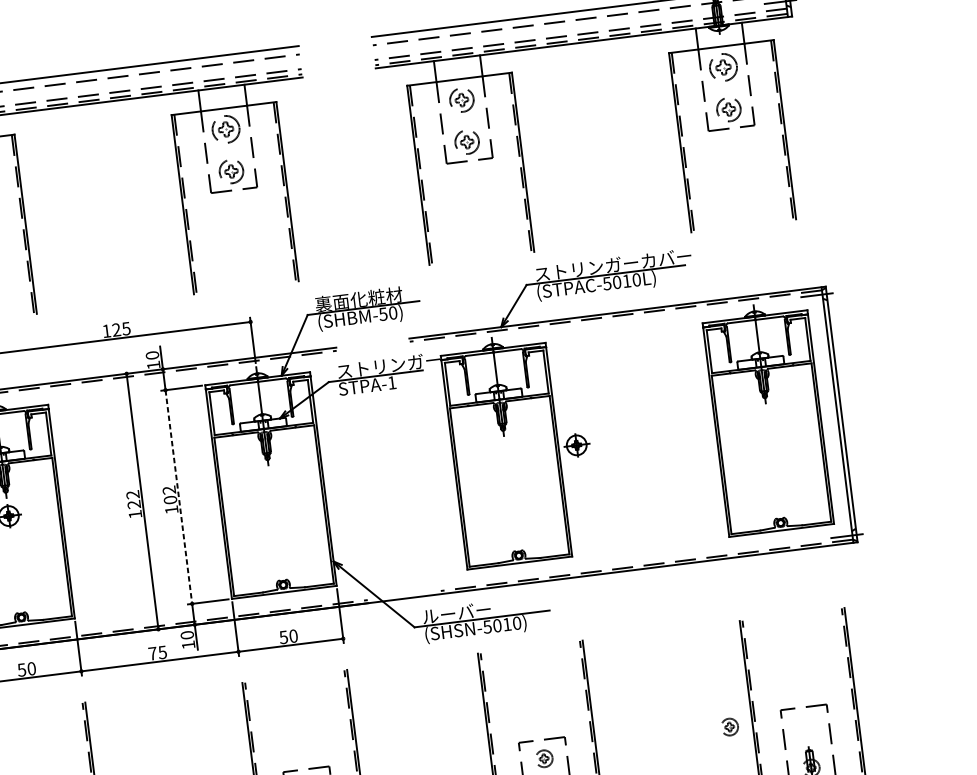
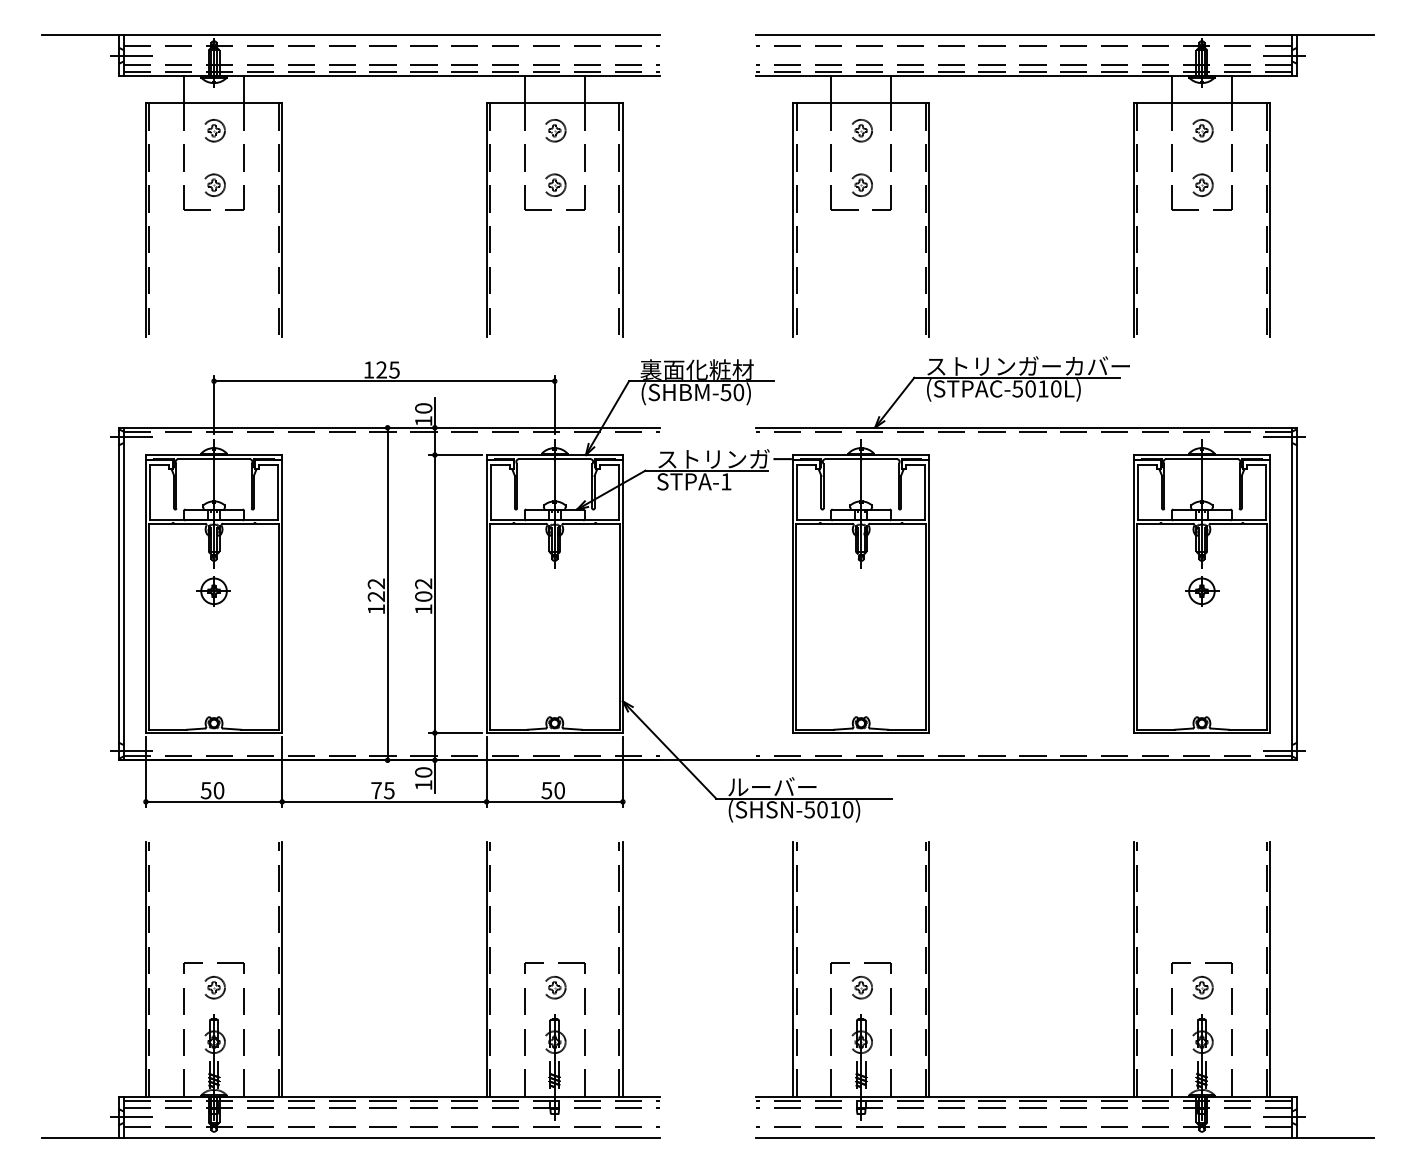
part: (724, 67) -> (1202, 130), size x0.62
part: (462, 99) -> (861, 130), size x0.71
part: (729, 108) -> (1202, 184), size x0.71
part: (227, 129) -> (555, 130), size x0.62
part: (467, 141) -> (861, 184), size x0.71
part: (232, 170) -> (555, 184), size x0.71
part: (577, 445) -> (1202, 591), moved
line: (178, 497) -> (434, 594), dashed -> solid
part: (730, 726) -> (1202, 987), moved

